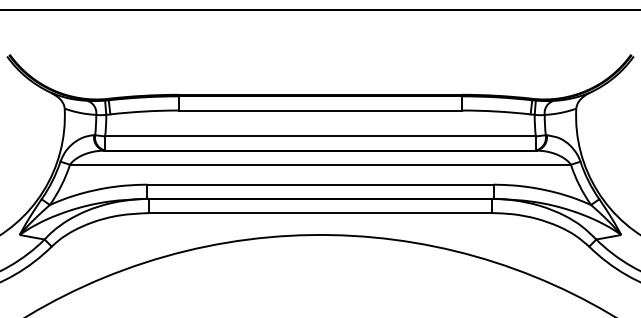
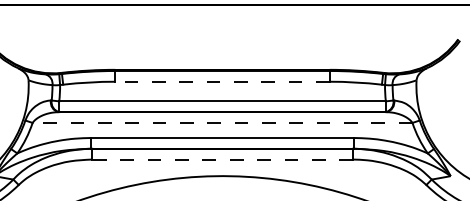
line: (319, 110) -> (221, 81), solid -> dashed
line: (320, 164) -> (222, 122), solid -> dashed
line: (320, 213) -> (222, 159), solid -> dashed

